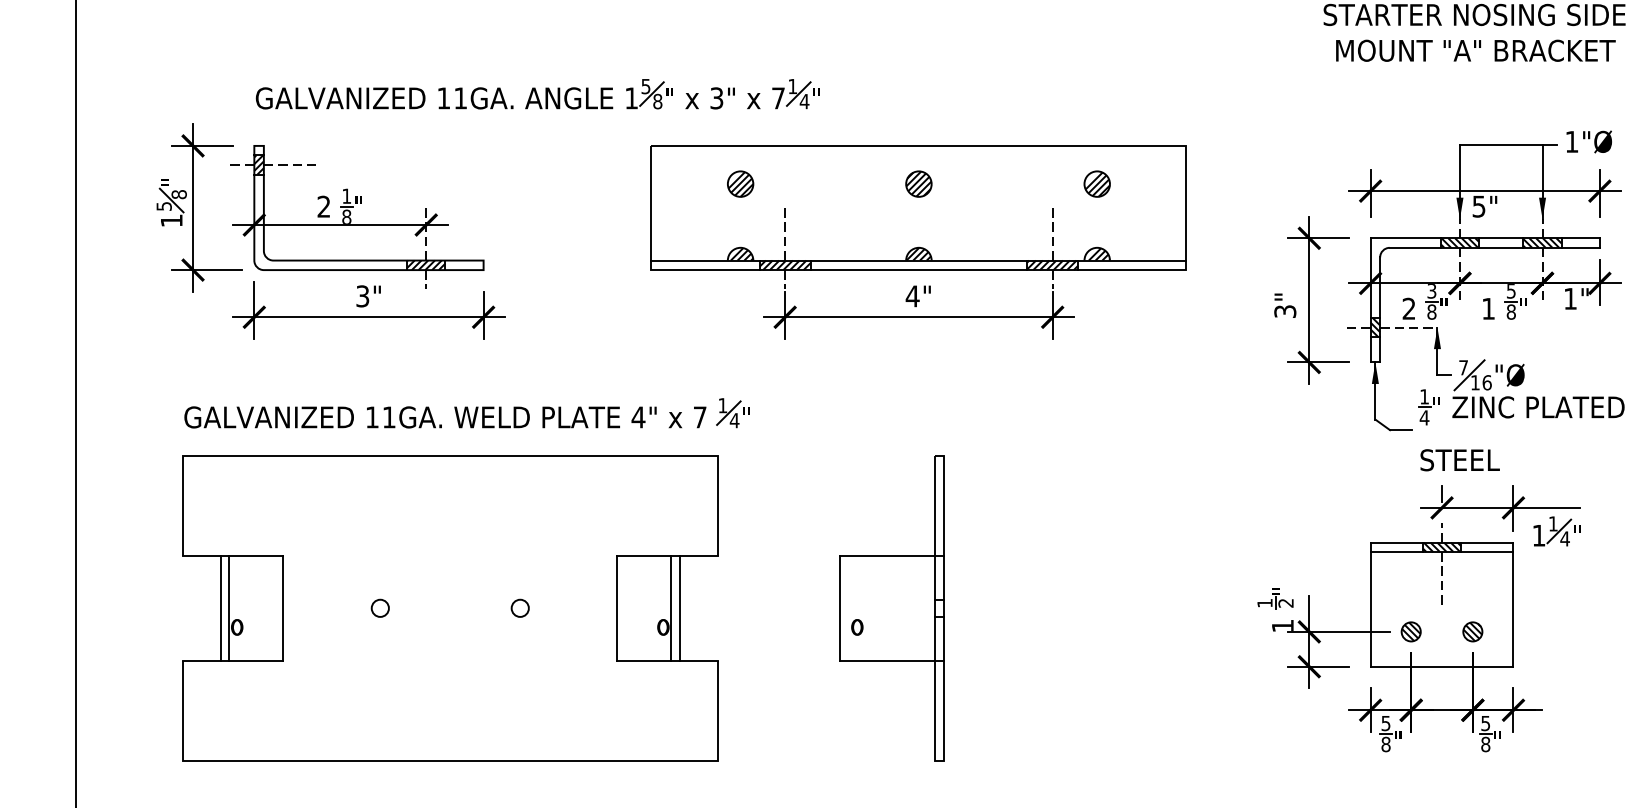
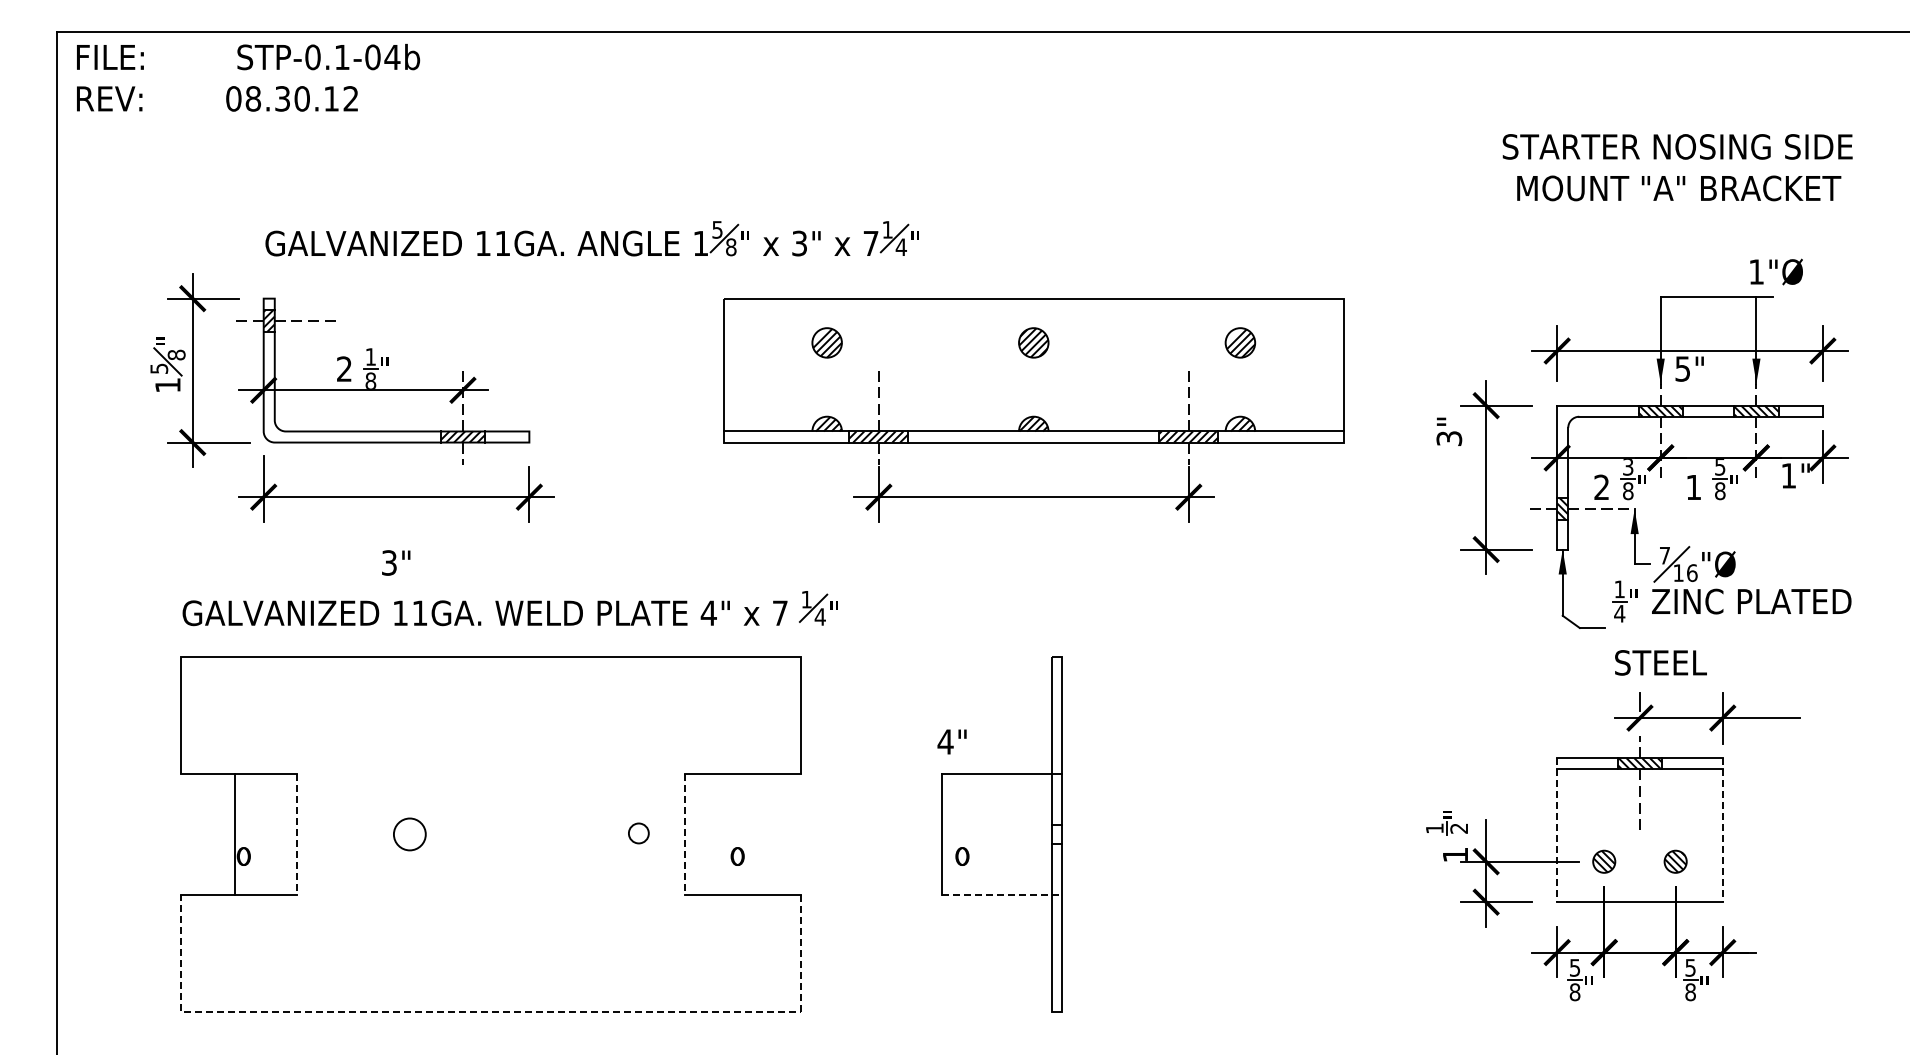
text: (1589, 141) -> (1776, 271), moved
text: (368, 295) -> (396, 562), moved
text: (917, 295) -> (951, 741), moved
text: (1285, 305) -> (1449, 431), moved
part: (1557, 531) -> (1773, 745), removed
line: (1370, 604) -> (1557, 830), solid -> dashed
line: (1513, 604) -> (1722, 830), solid -> dashed
line: (220, 608) -> (224, 834), removed
line: (283, 608) -> (297, 834), solid -> dashed
circle: (380, 608) -> (409, 834), size x1.6
circle: (519, 608) -> (638, 833), moved
line: (617, 608) -> (684, 834), solid -> dashed
line: (670, 608) -> (746, 834), removed
line: (679, 608) -> (756, 834), removed
line: (891, 661) -> (1002, 895), solid -> dashed
line: (450, 761) -> (490, 1011), solid -> dashed

